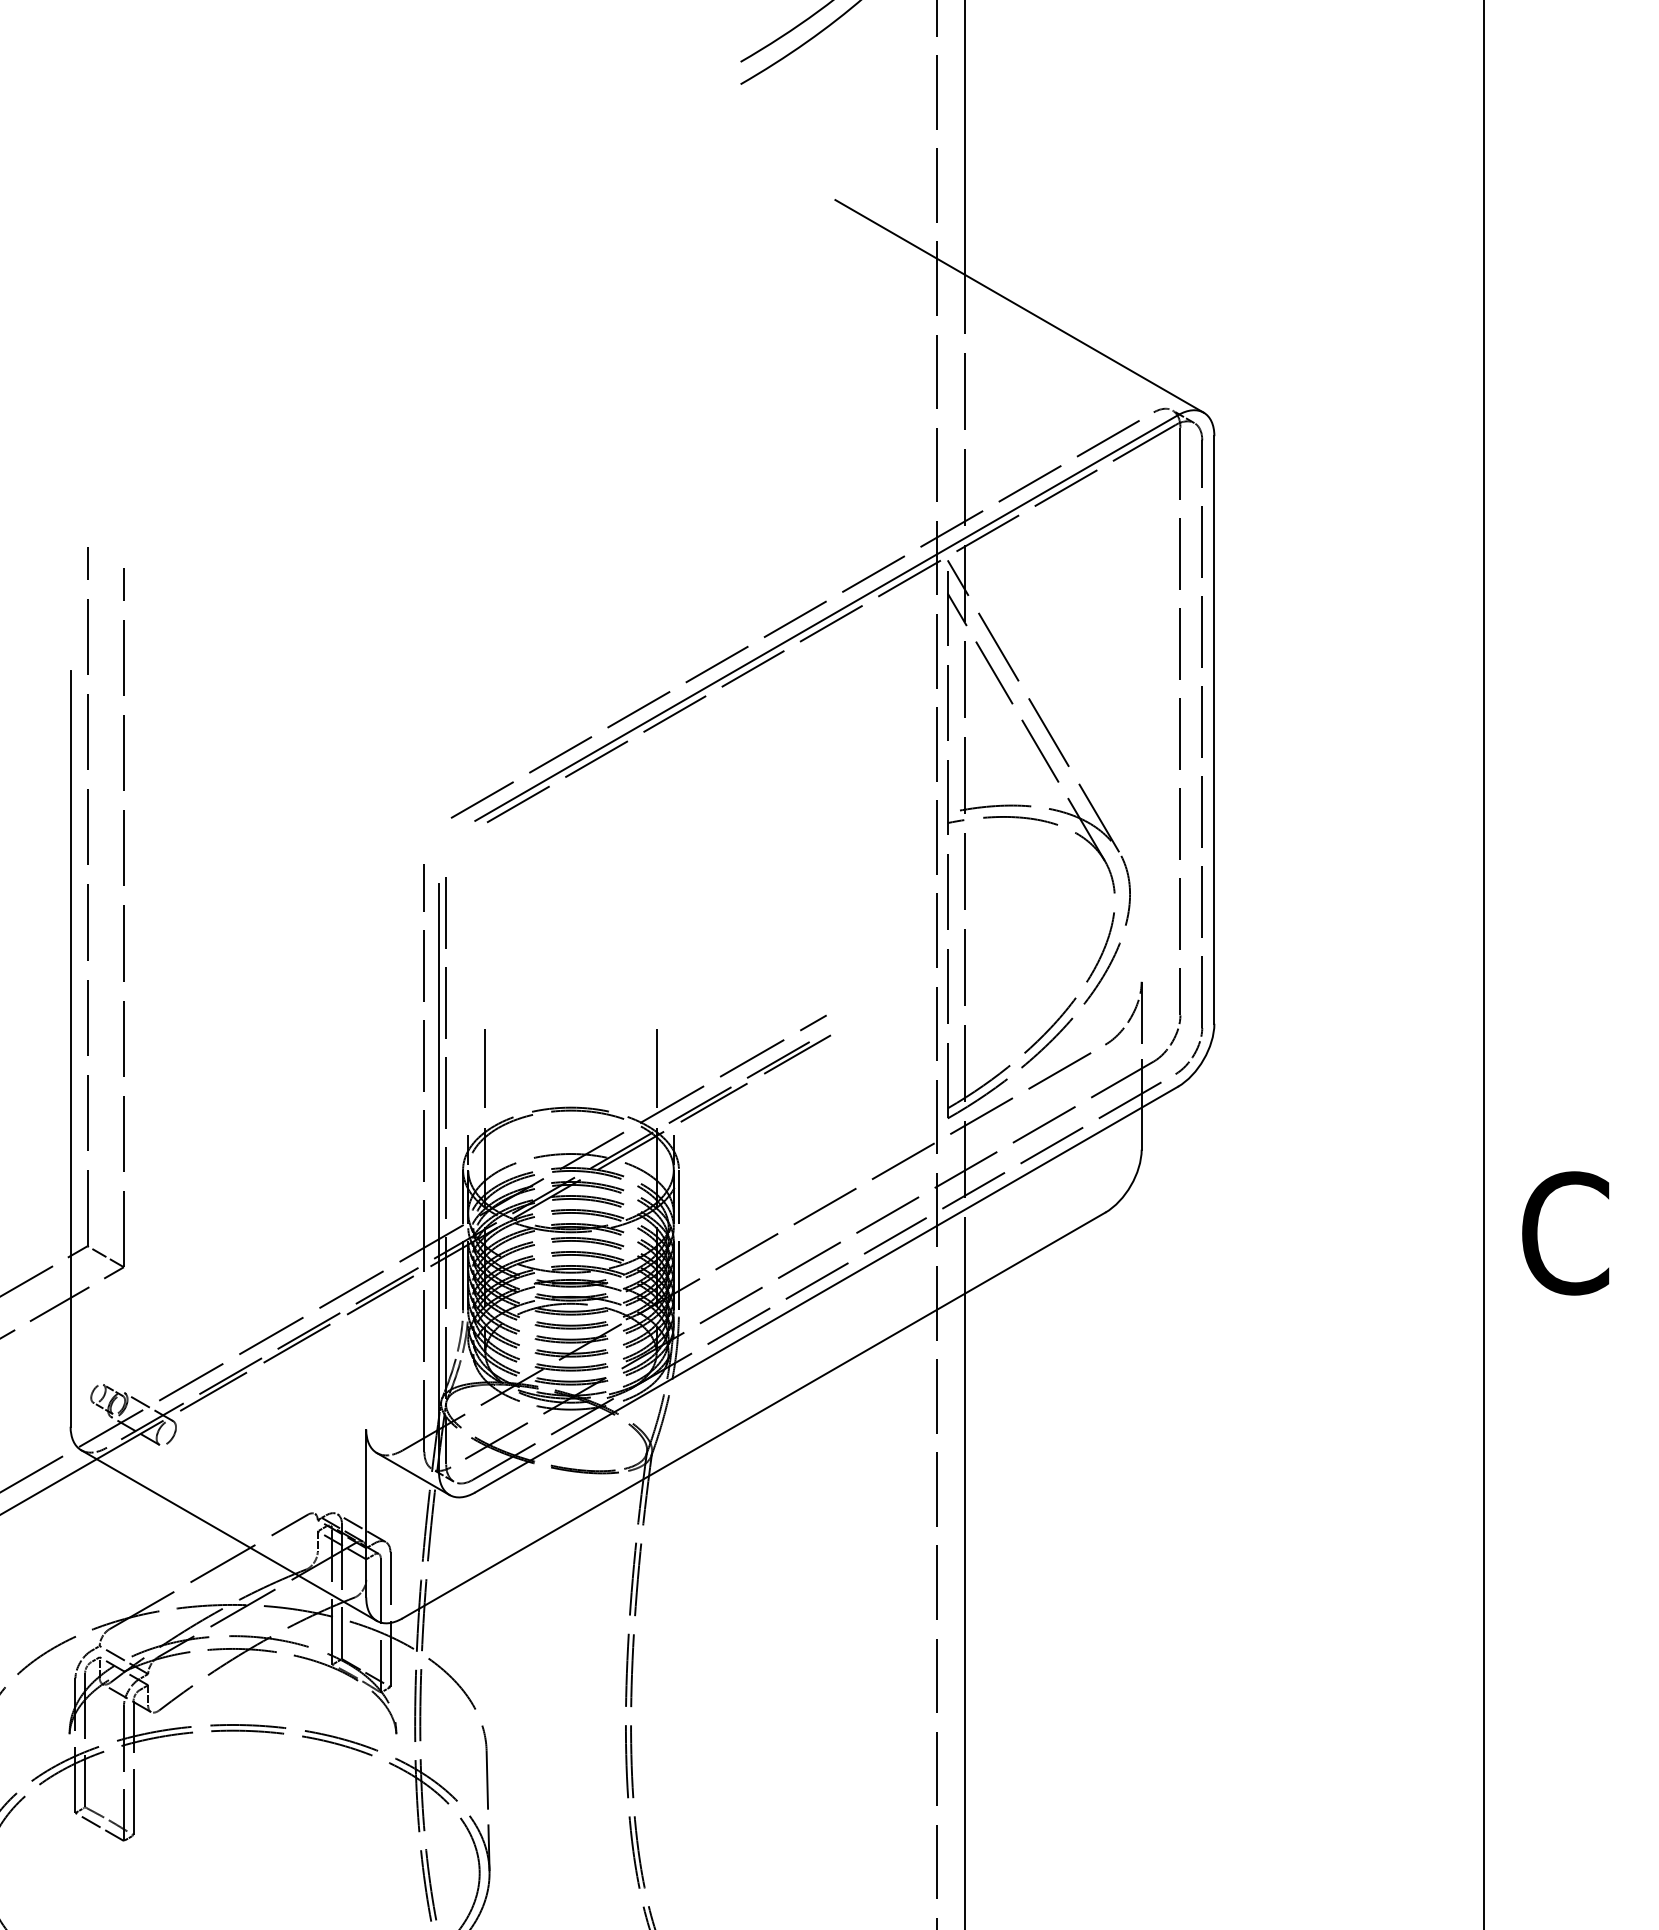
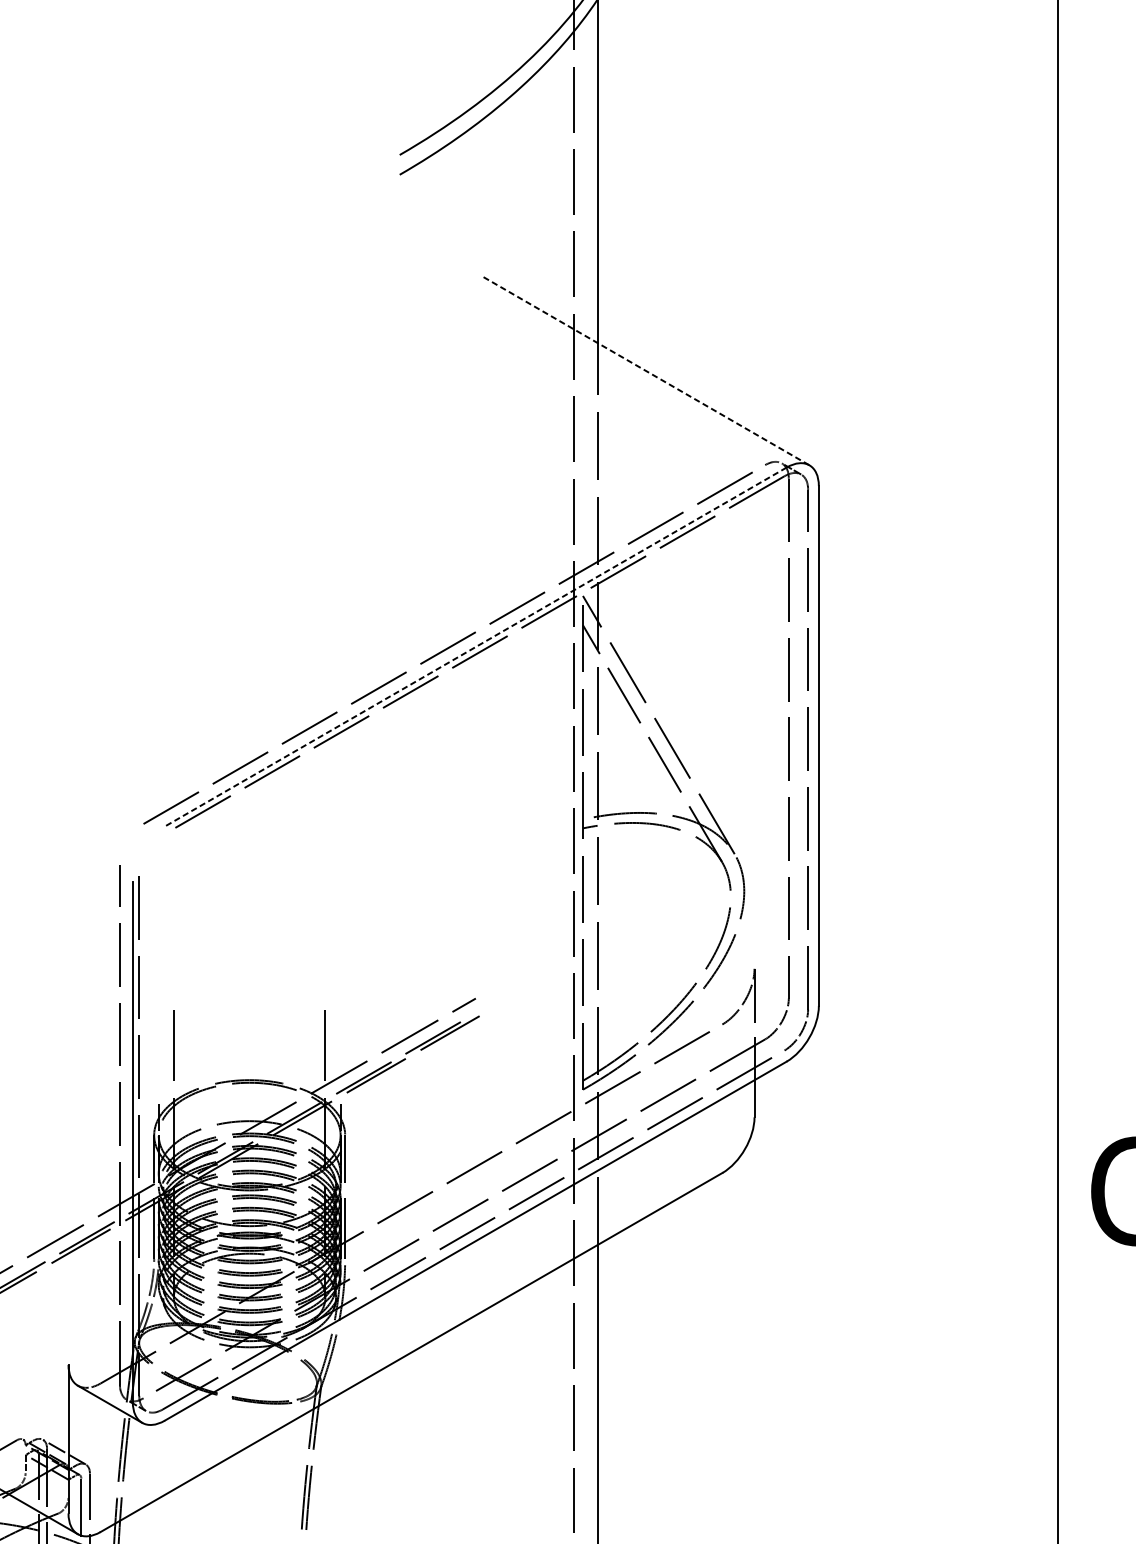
line: (1019, 306) -> (646, 371), solid -> dashed
line: (826, 618) -> (475, 647), solid -> dashed

